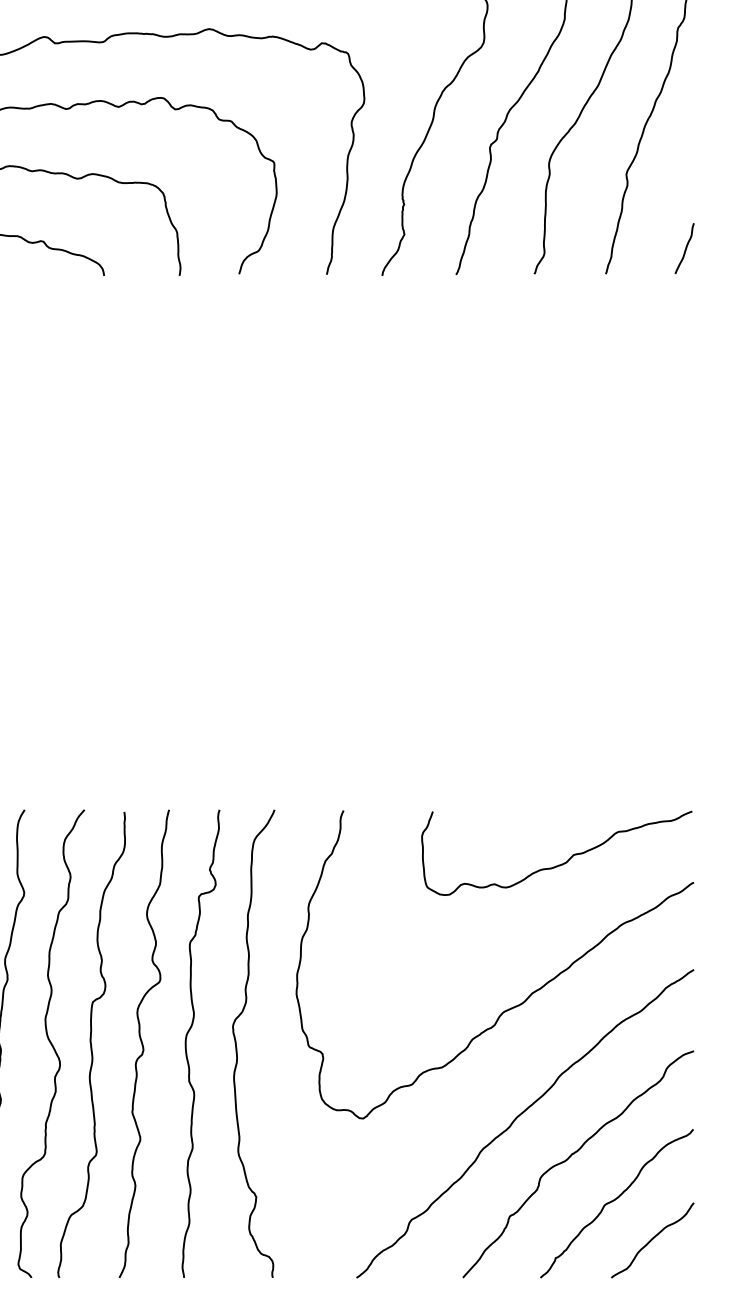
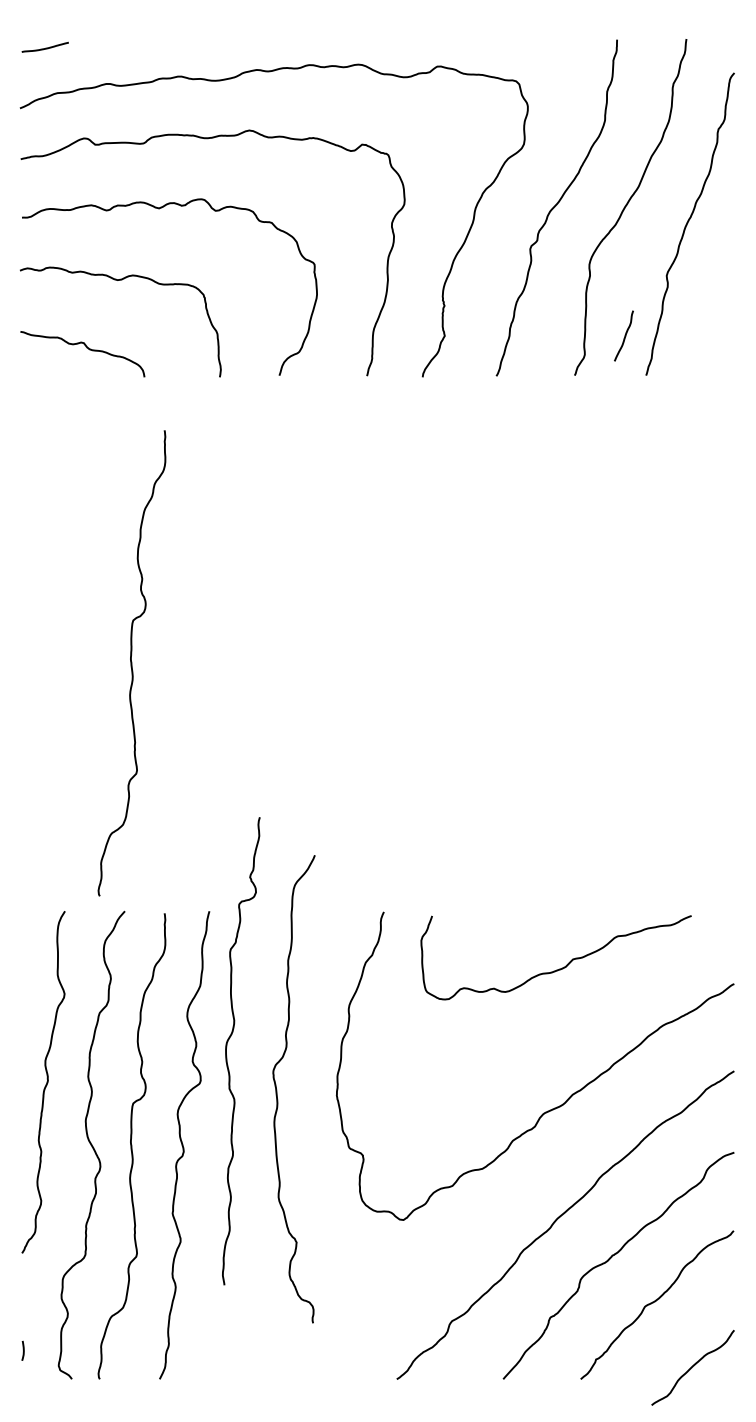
curve: (685, 248) -> (624, 335), moved
curve: (91, 562) -> (131, 663), added
curve: (560, 864) -> (559, 968), moved
curve: (187, 1040) -> (227, 1047), moved
curve: (237, 1044) -> (277, 1089), moved
curve: (652, 1240) -> (692, 1367), moved

